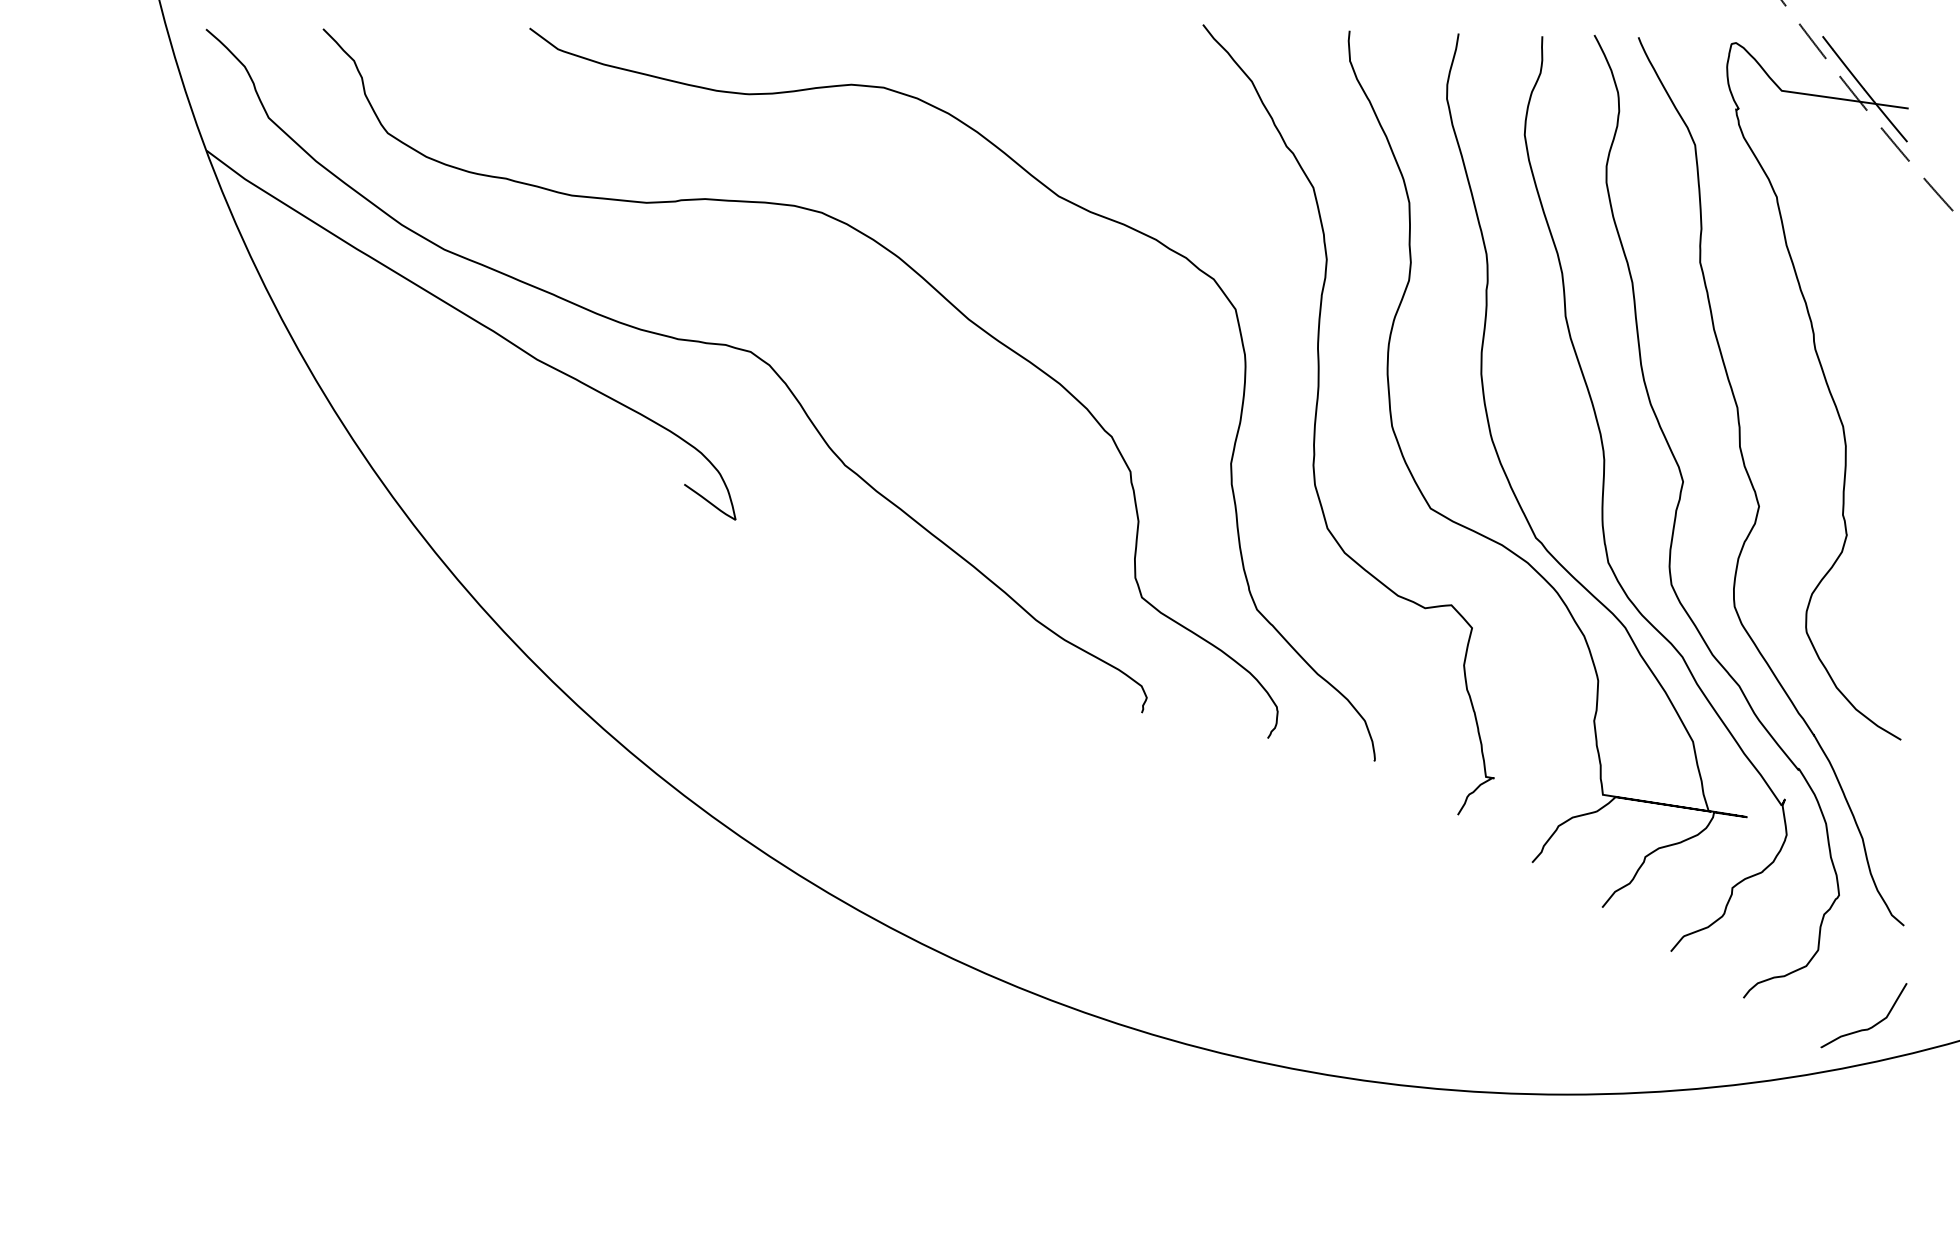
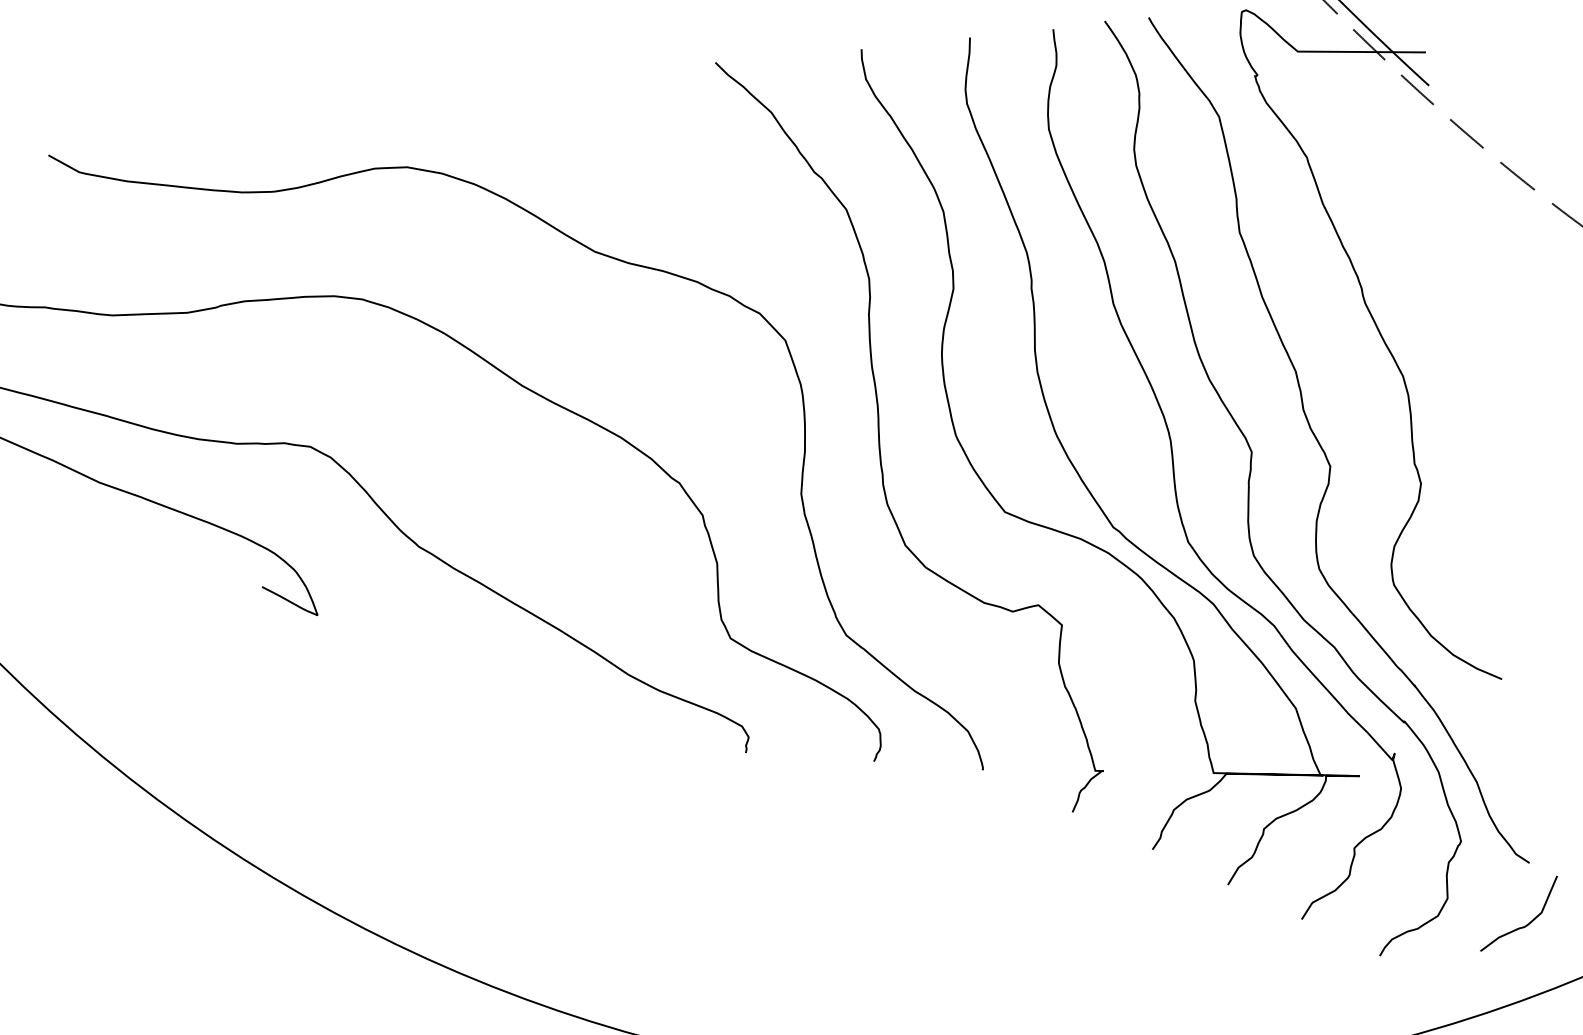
curve: (1866, 1028) -> (1523, 926), moved

